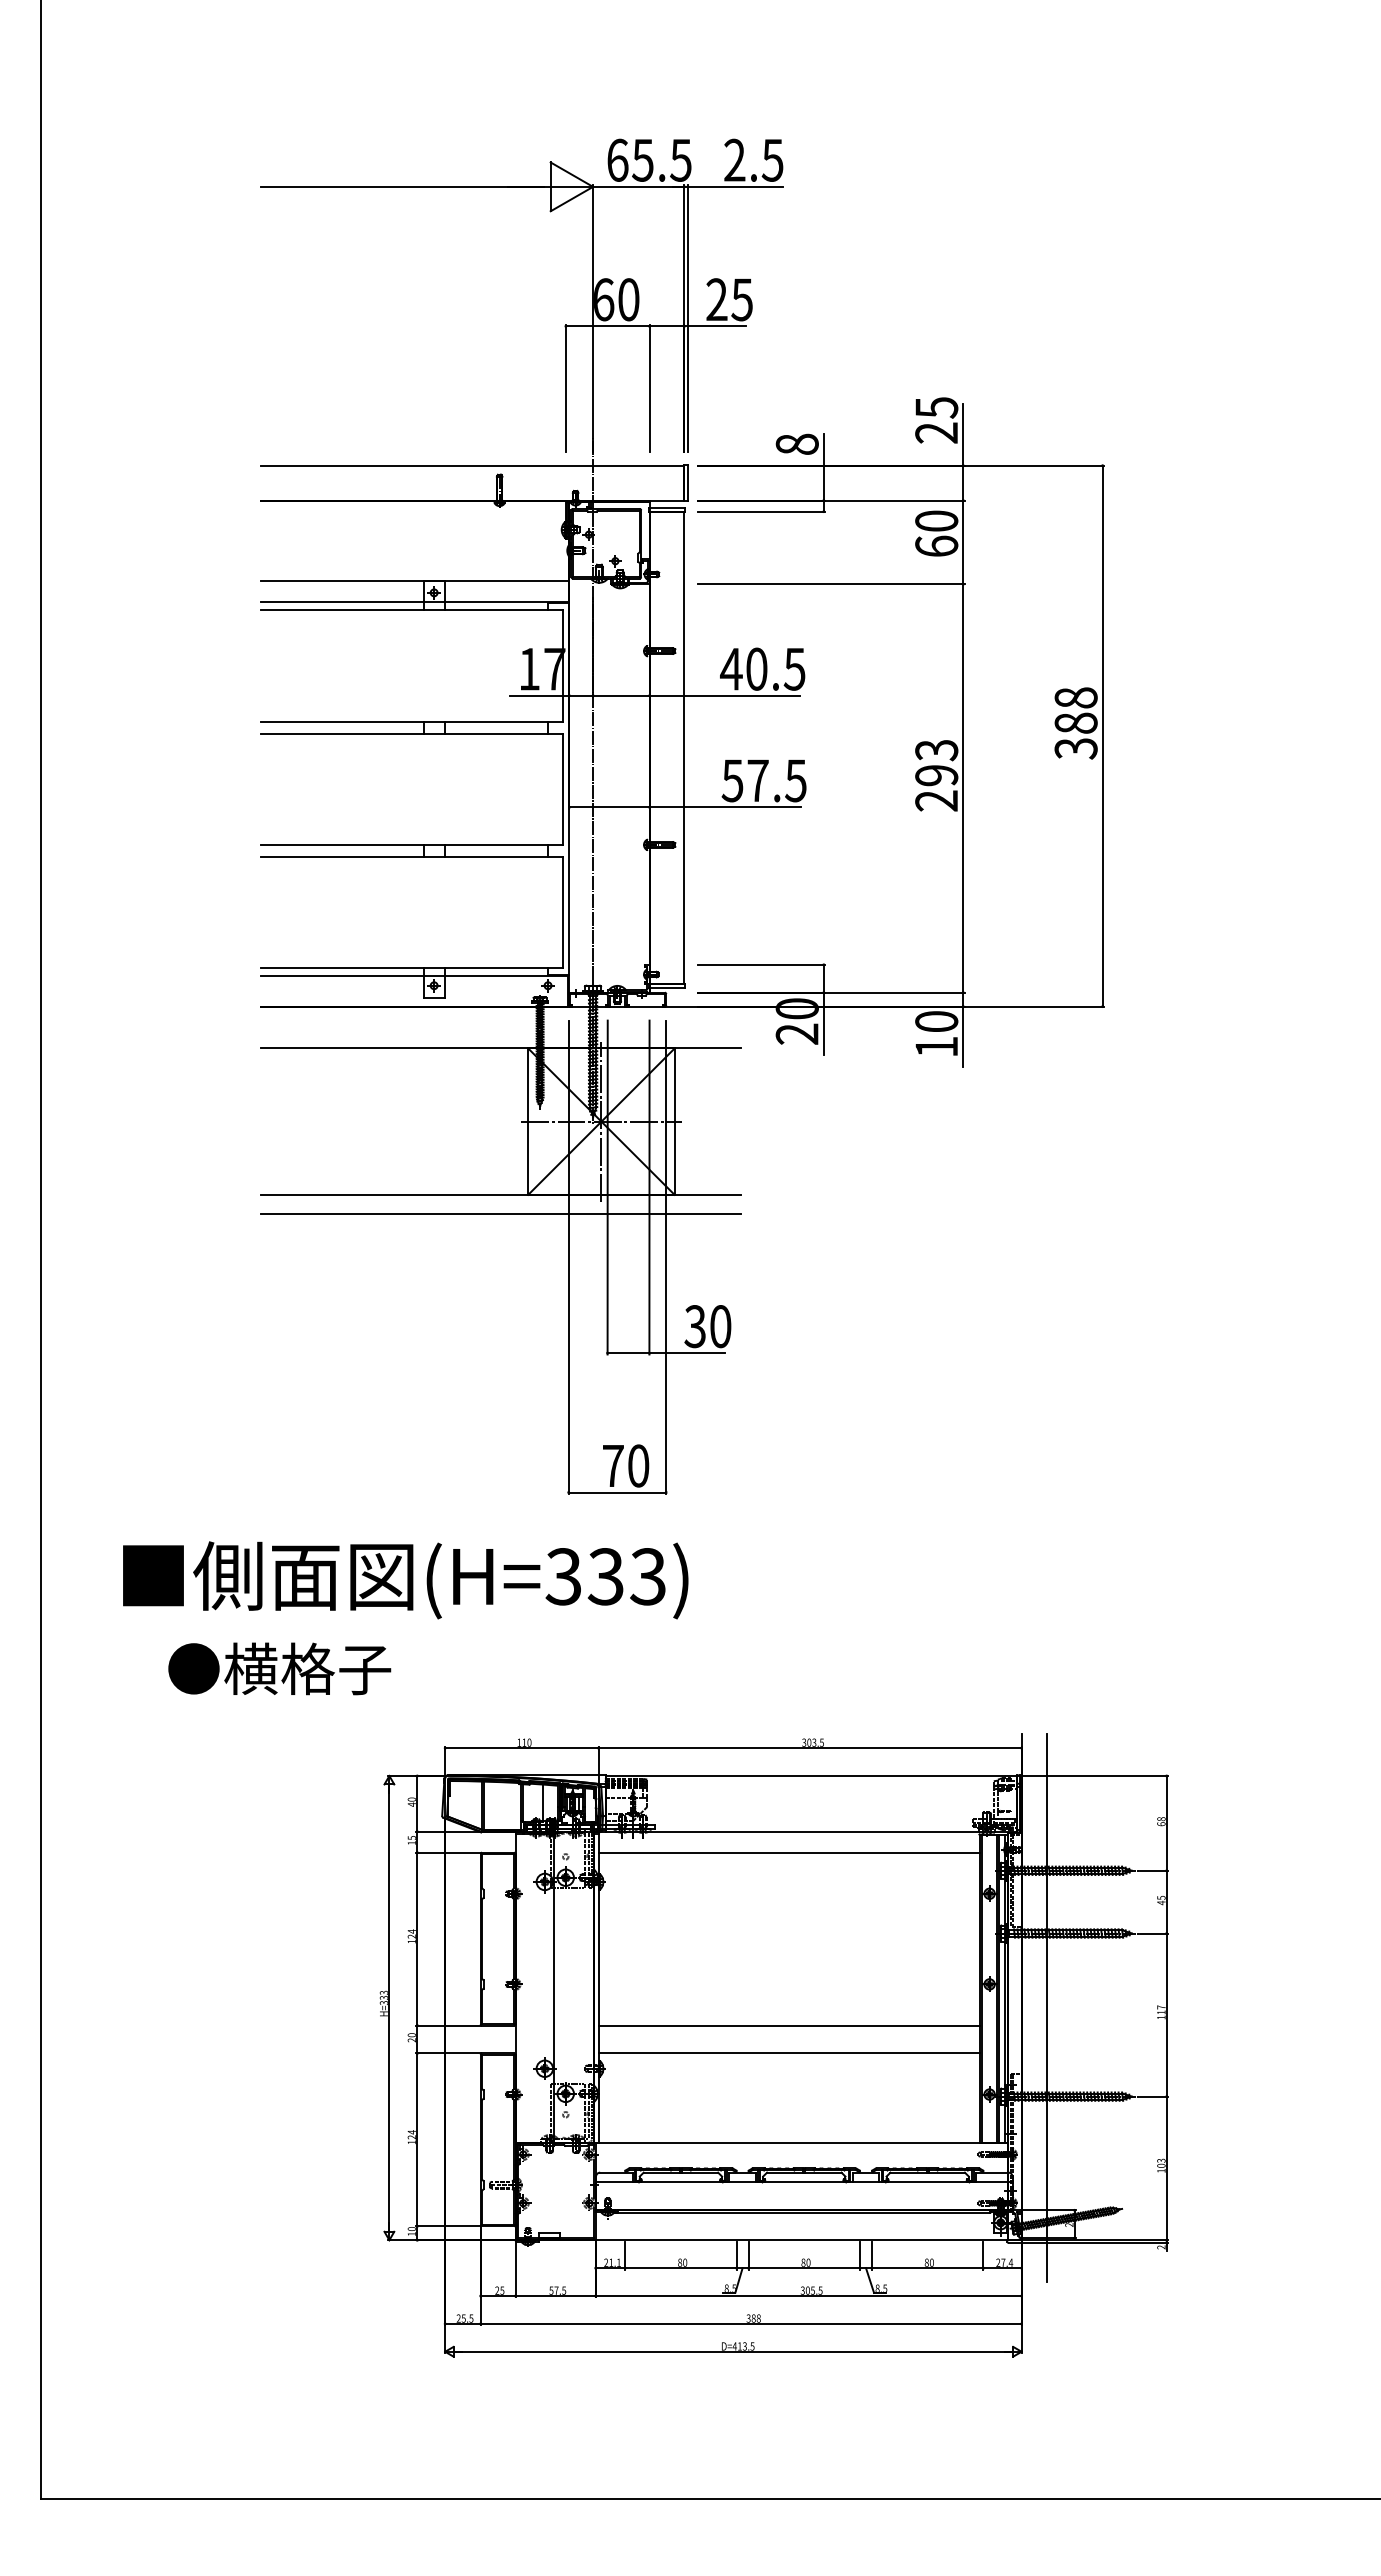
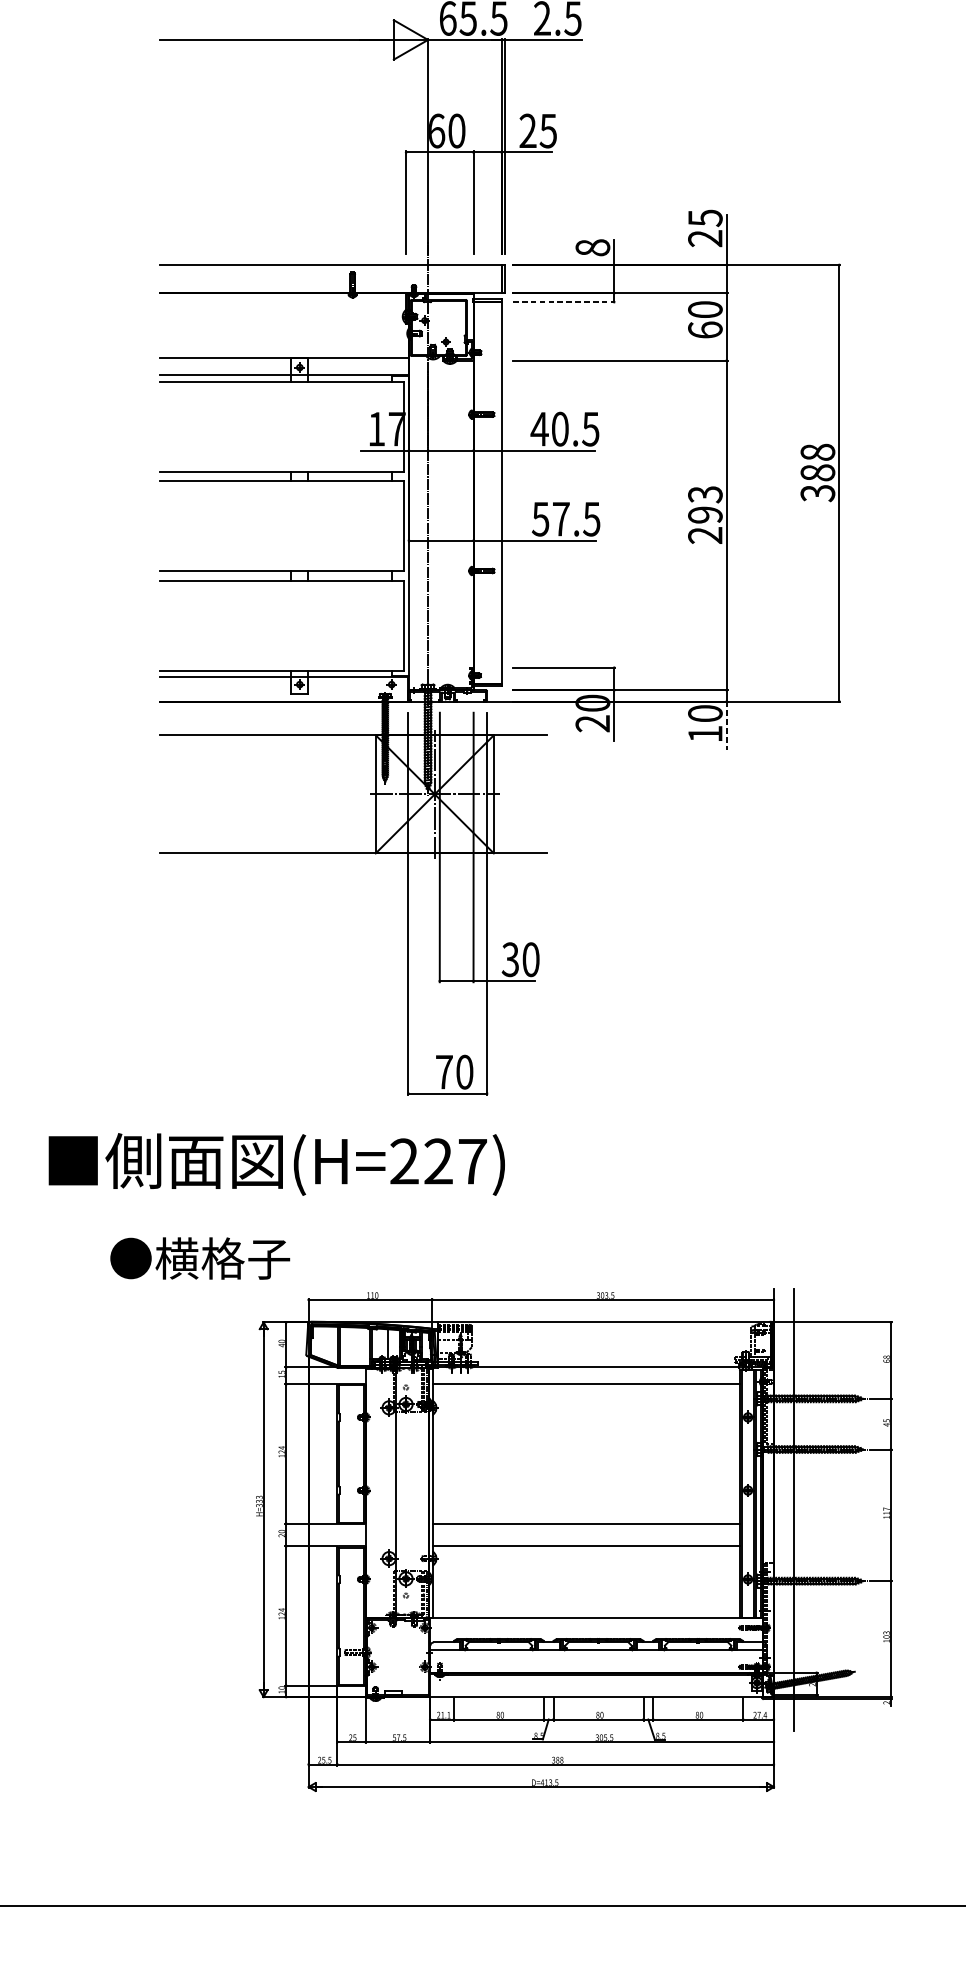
line: (762, 511) -> (564, 301), solid -> dashed
line: (963, 1037) -> (726, 726), solid -> dashed
line: (500, 1213) -> (353, 868), removed
text: (605, 1576) -> (438, 1161), (H=333) -> (H=227)
text: (279, 1668) -> (200, 1258), moved

